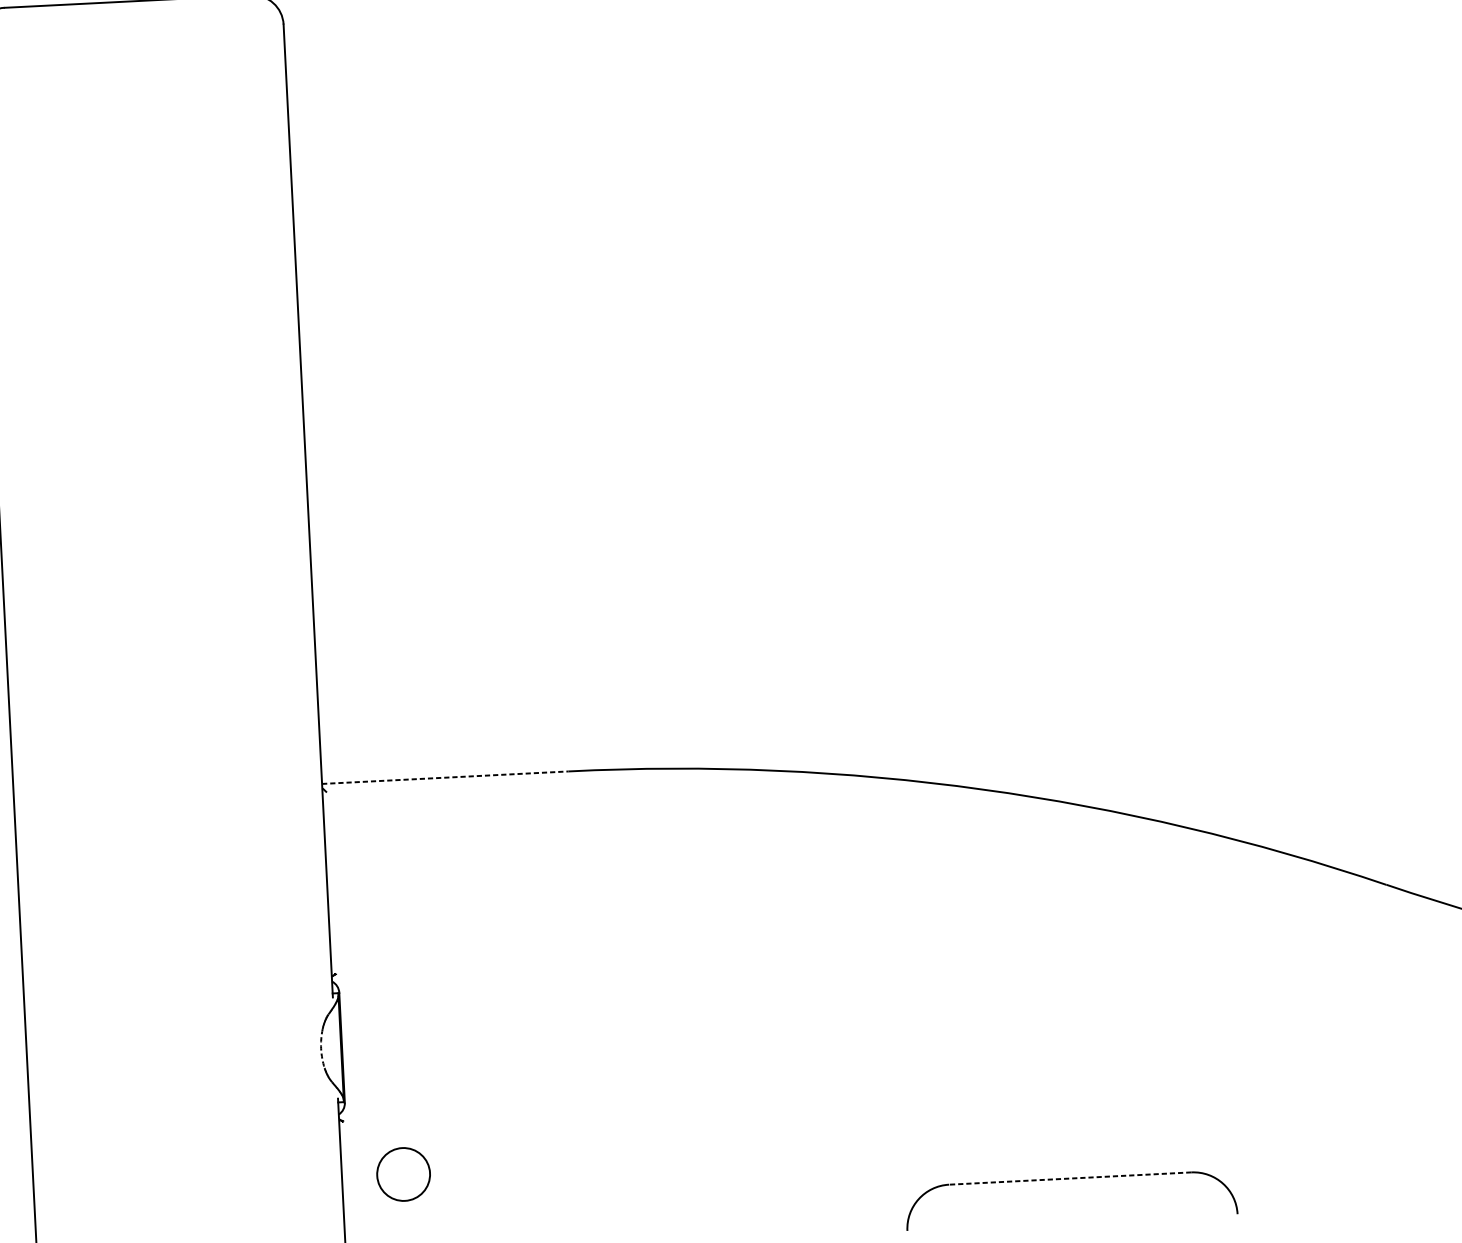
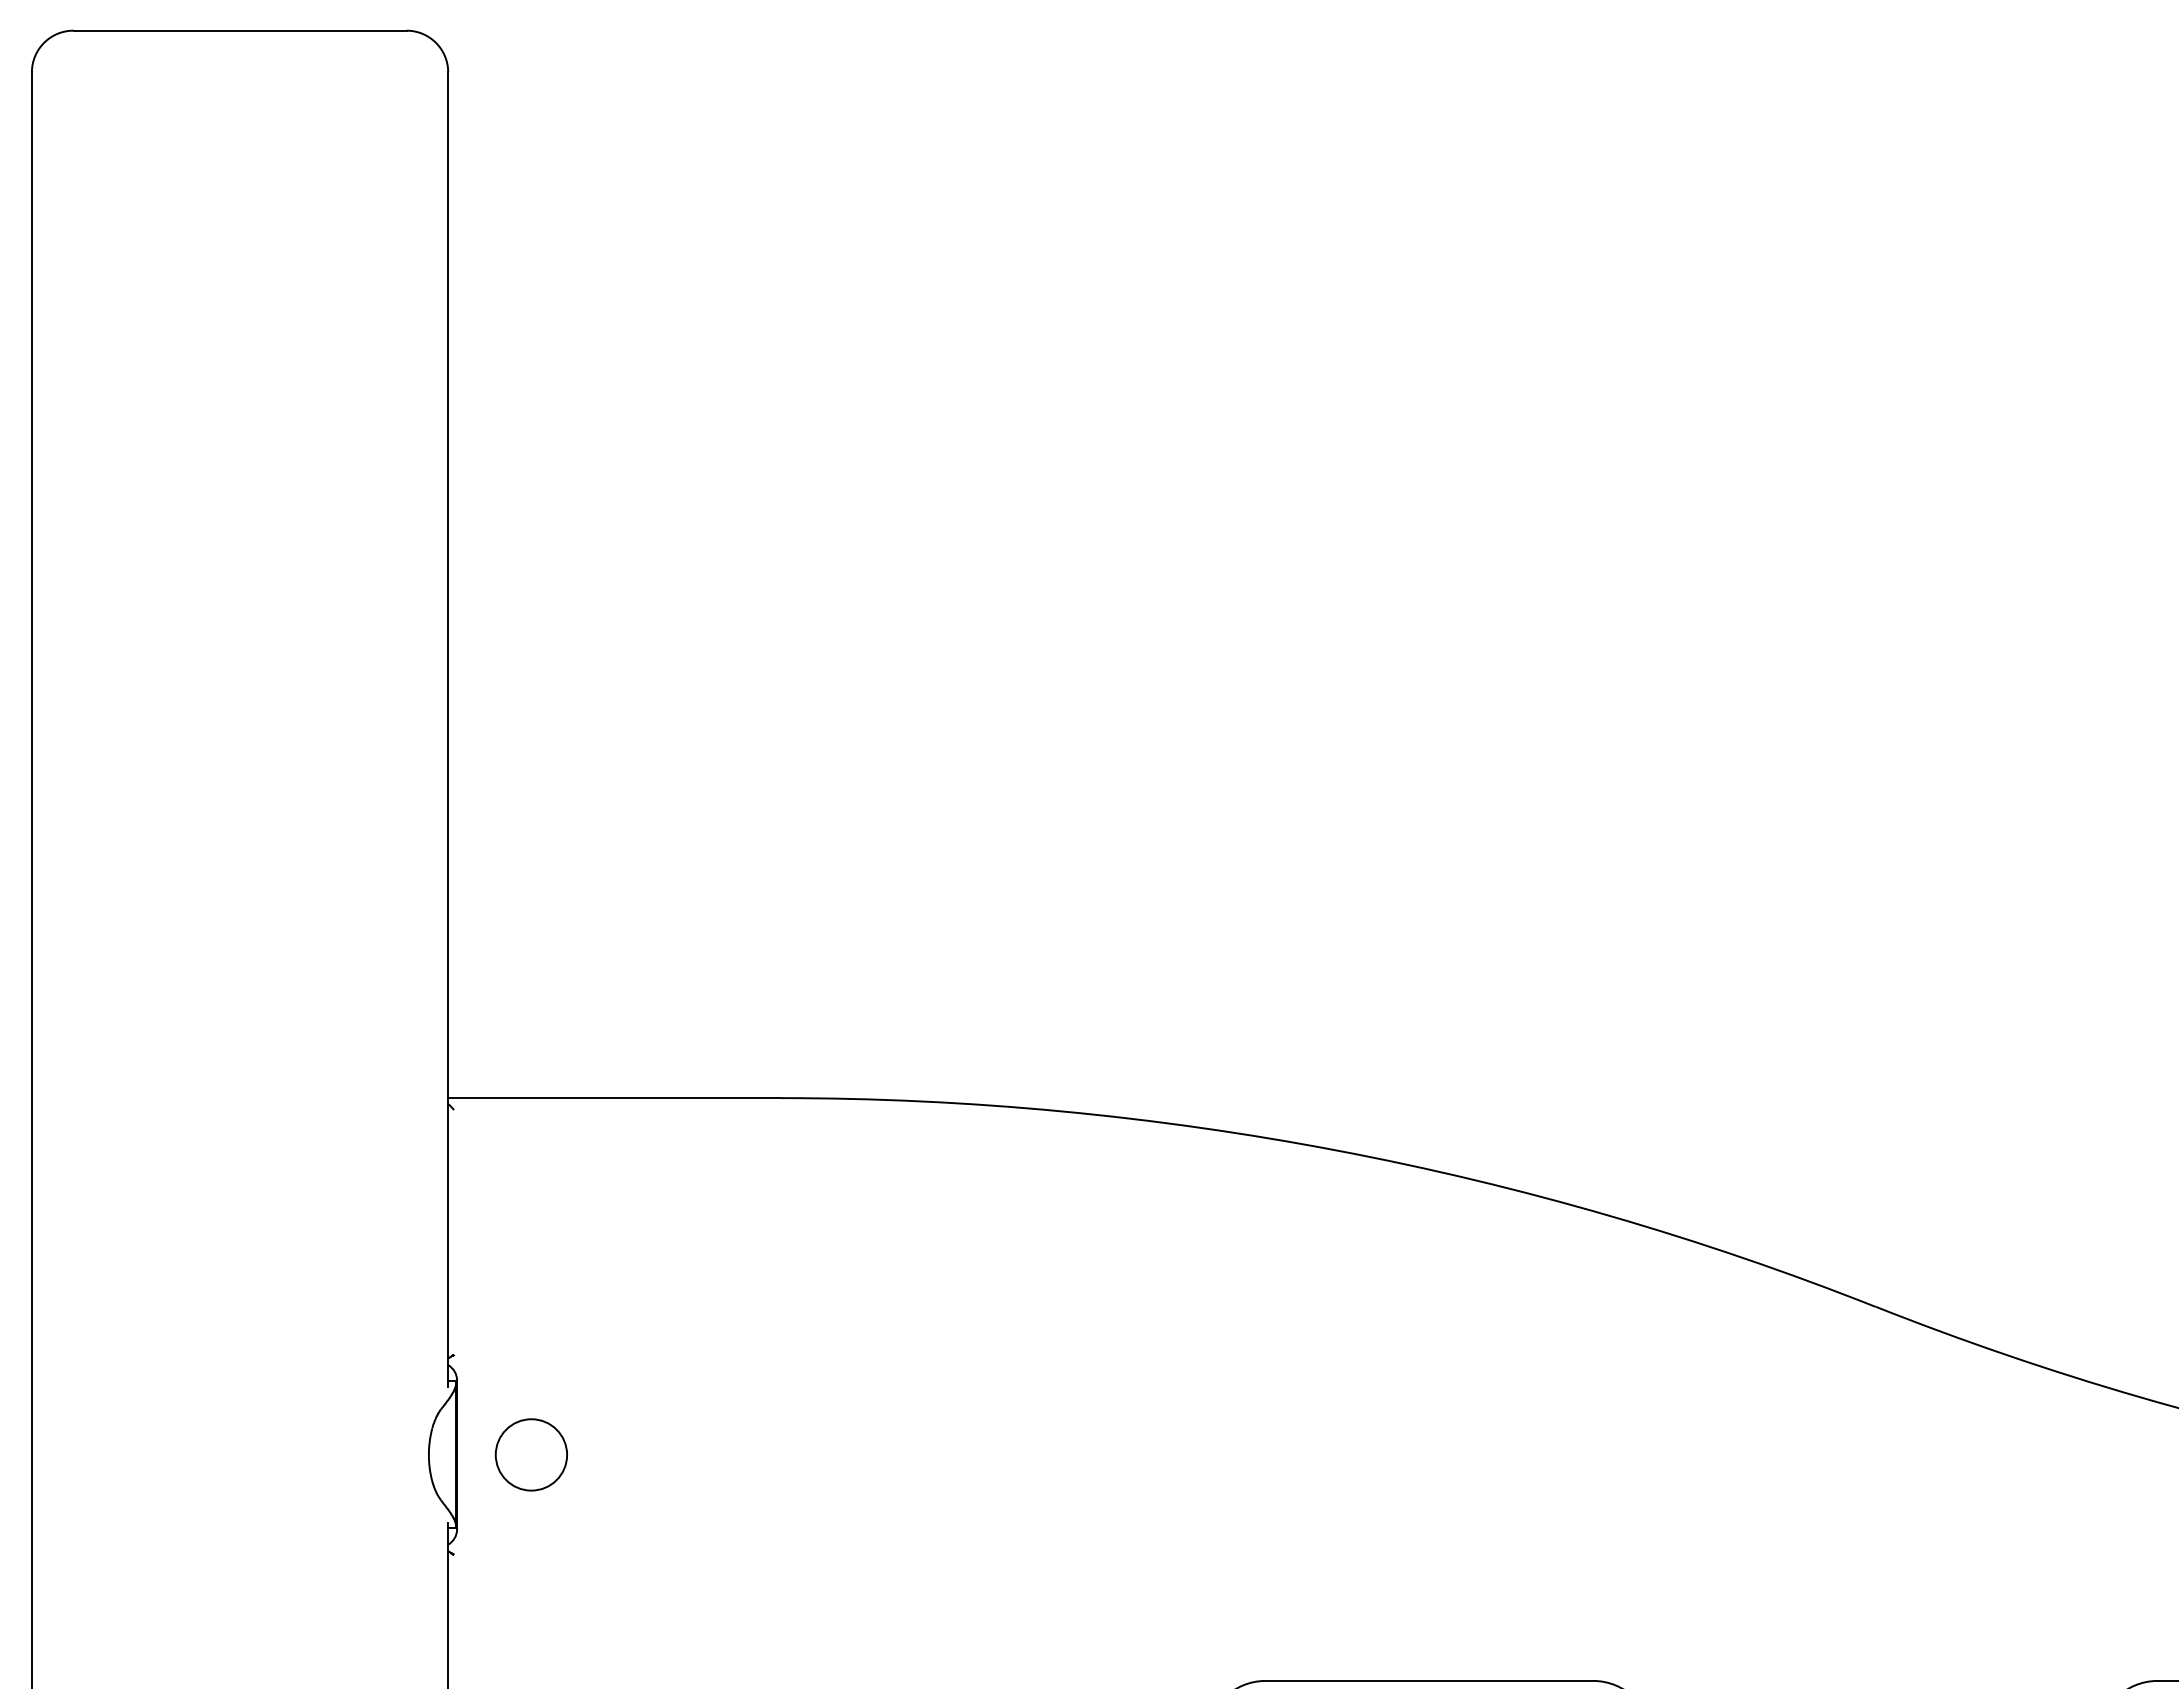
line: (445, 777) -> (614, 1098), dashed -> solid
arc: (320, 1048) -> (428, 1454), dashed -> solid
circle: (402, 1174) -> (530, 1454), moved
line: (1070, 1178) -> (1429, 1680), dashed -> solid

